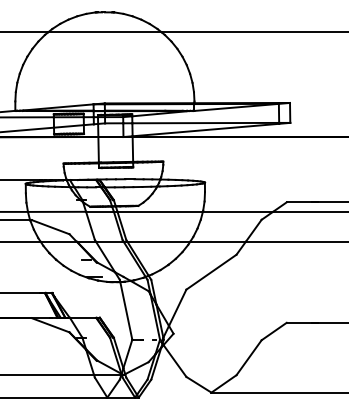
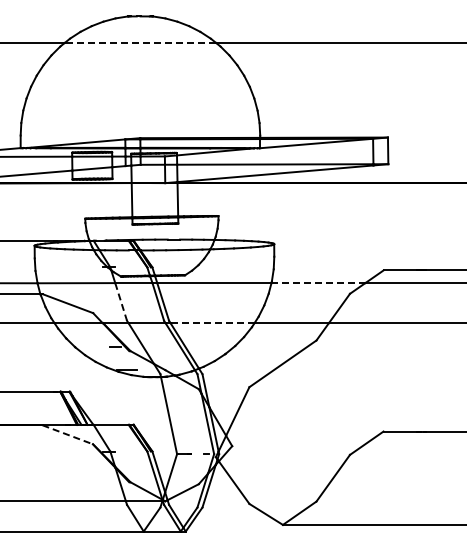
line: (104, 32) -> (140, 43), solid -> dashed
line: (238, 212) -> (318, 283), solid -> dashed
line: (90, 225) -> (121, 301), solid -> dashed
line: (158, 242) -> (212, 323), solid -> dashed
line: (50, 325) -> (67, 434), solid -> dashed

